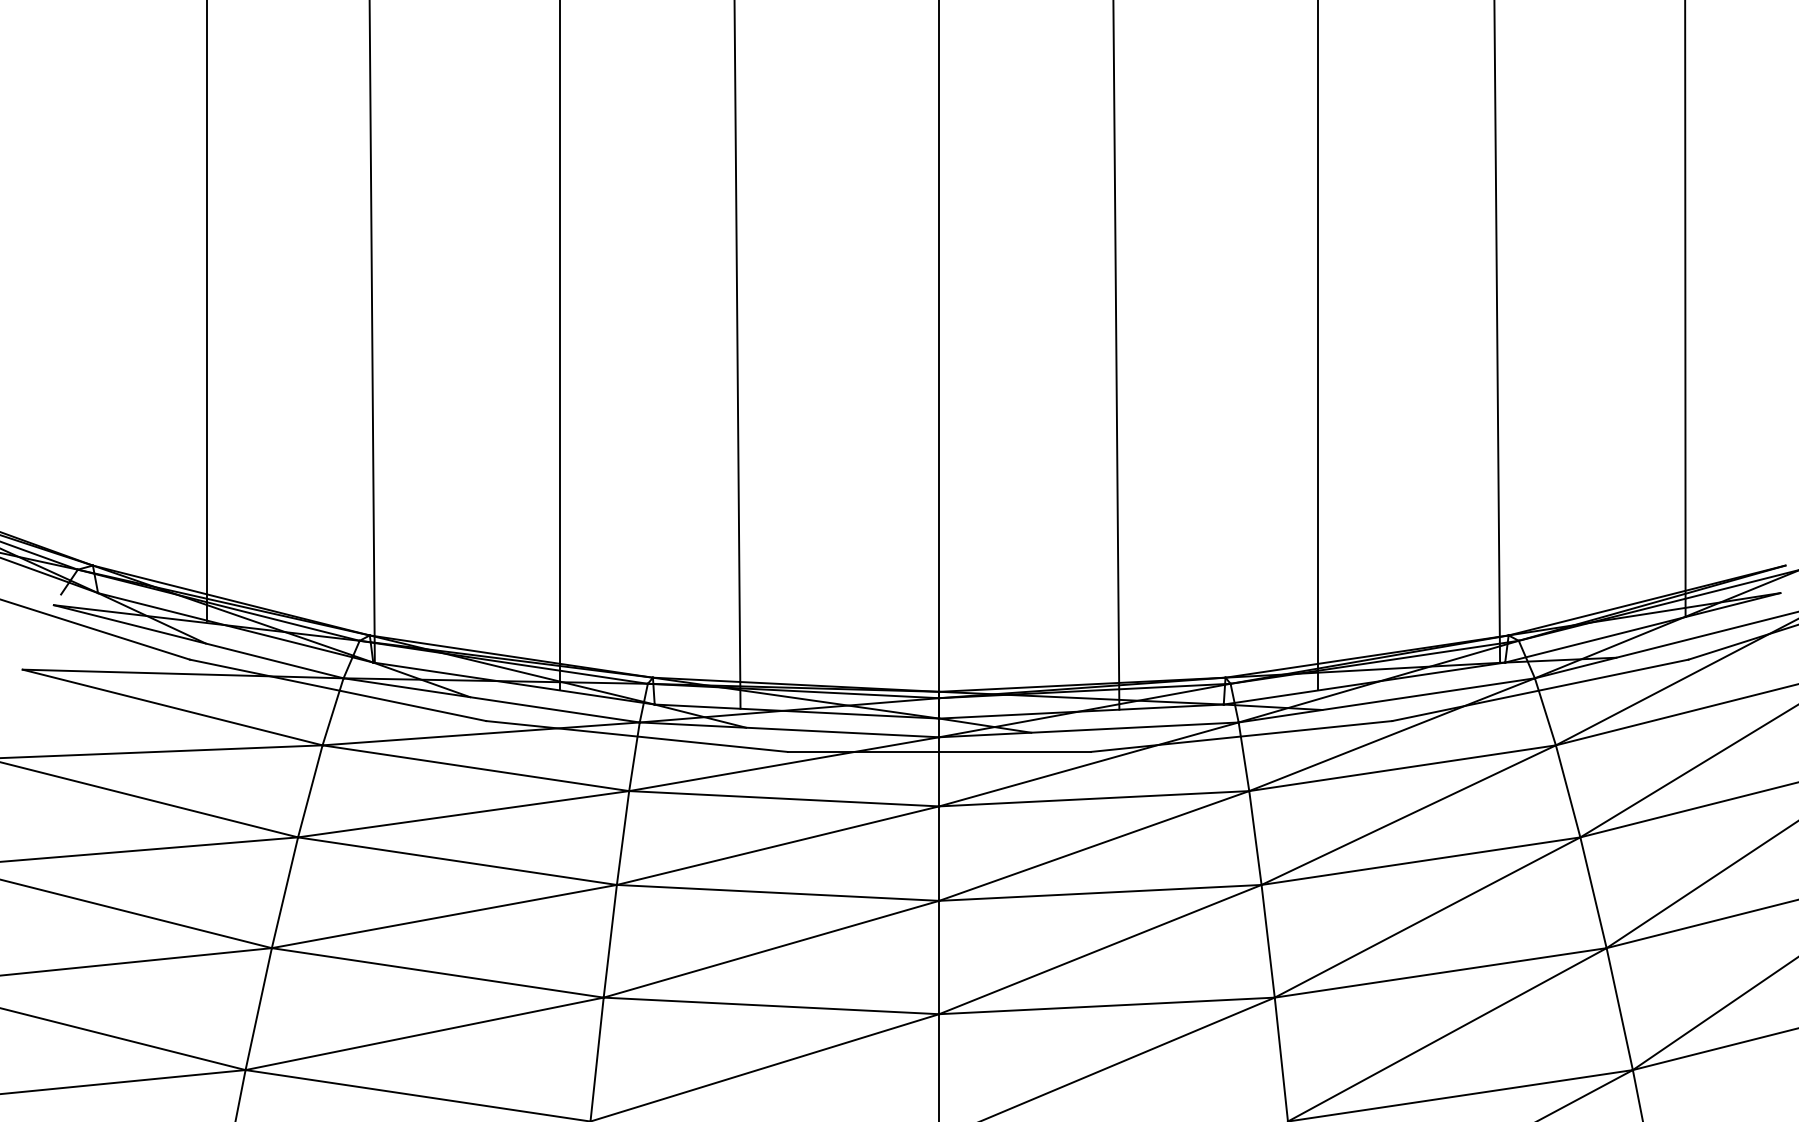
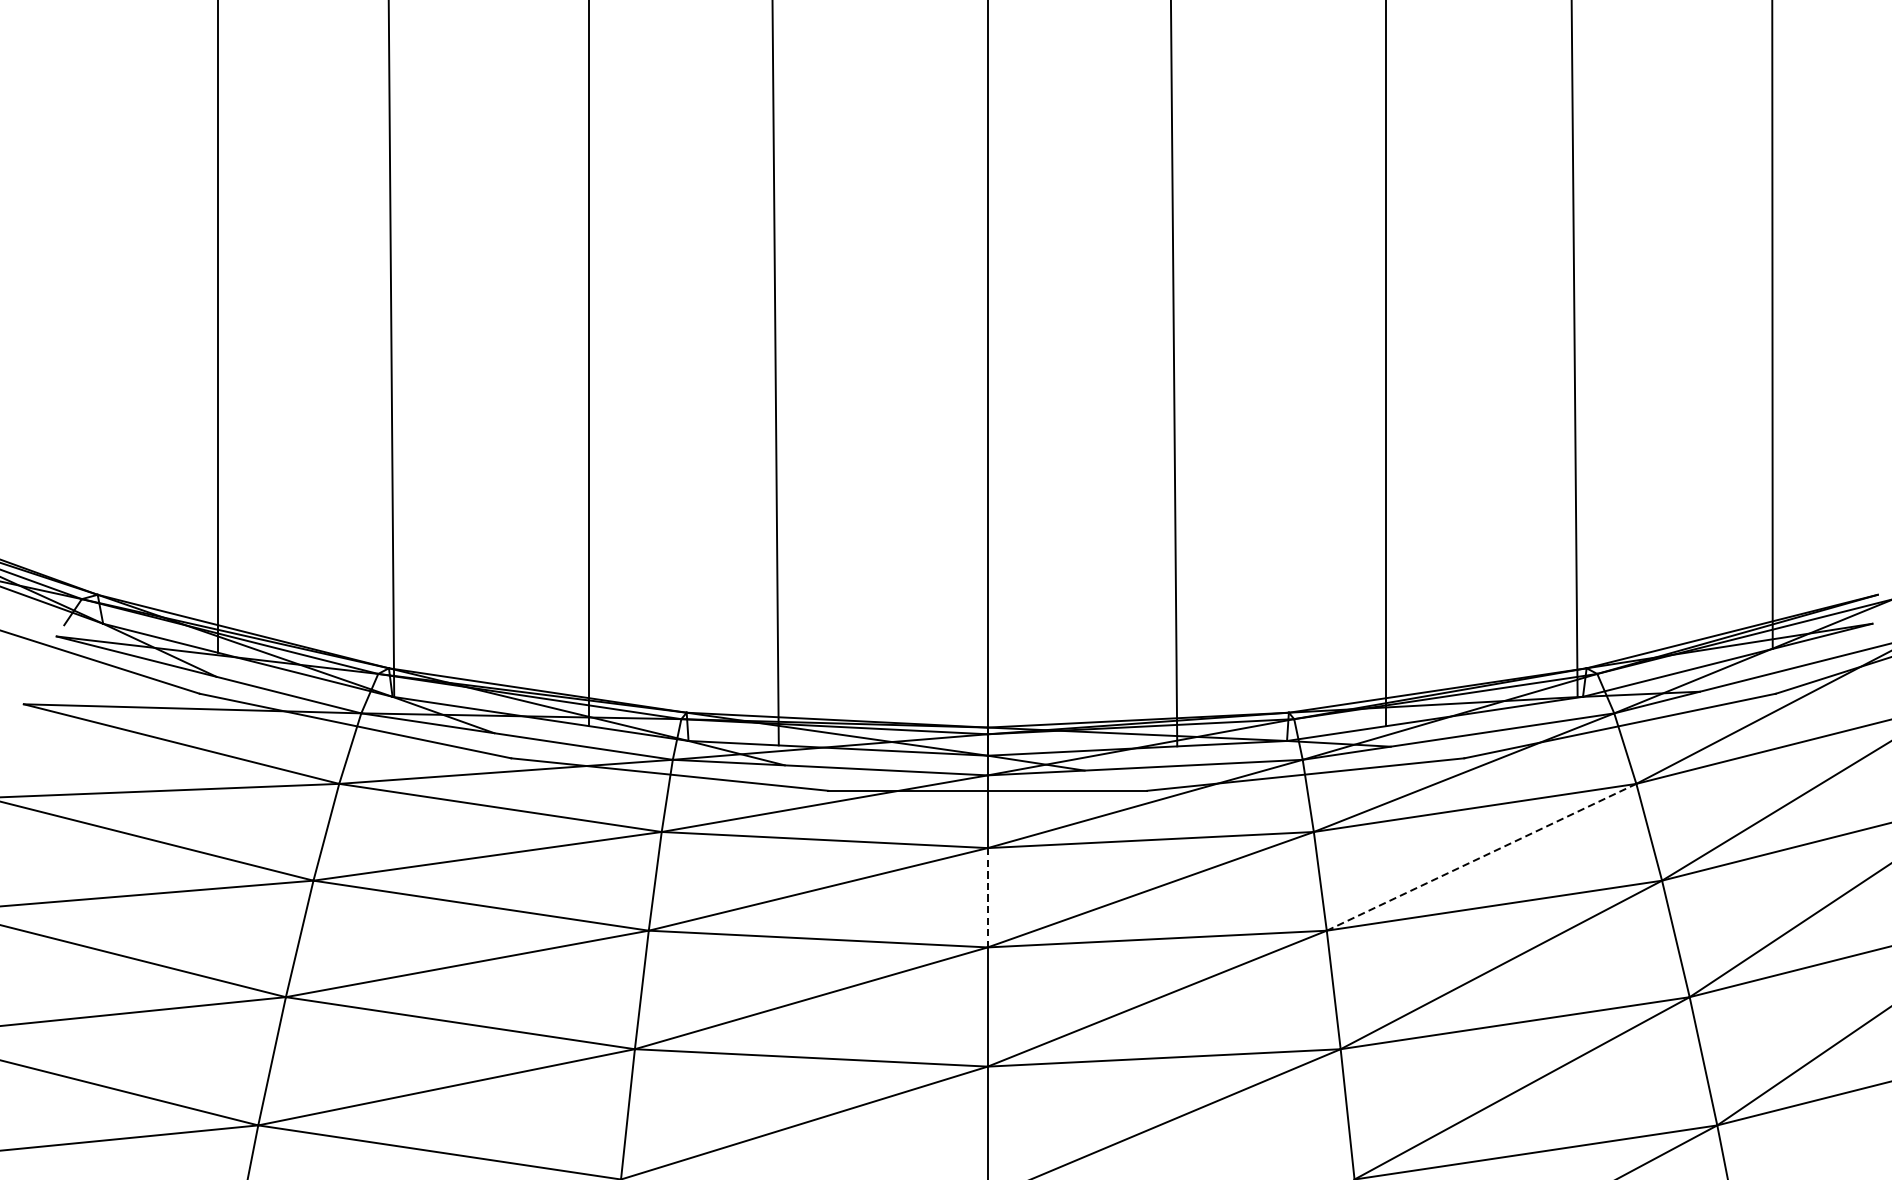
line: (1408, 815) -> (1481, 857), solid -> dashed
line: (939, 854) -> (988, 898), solid -> dashed

